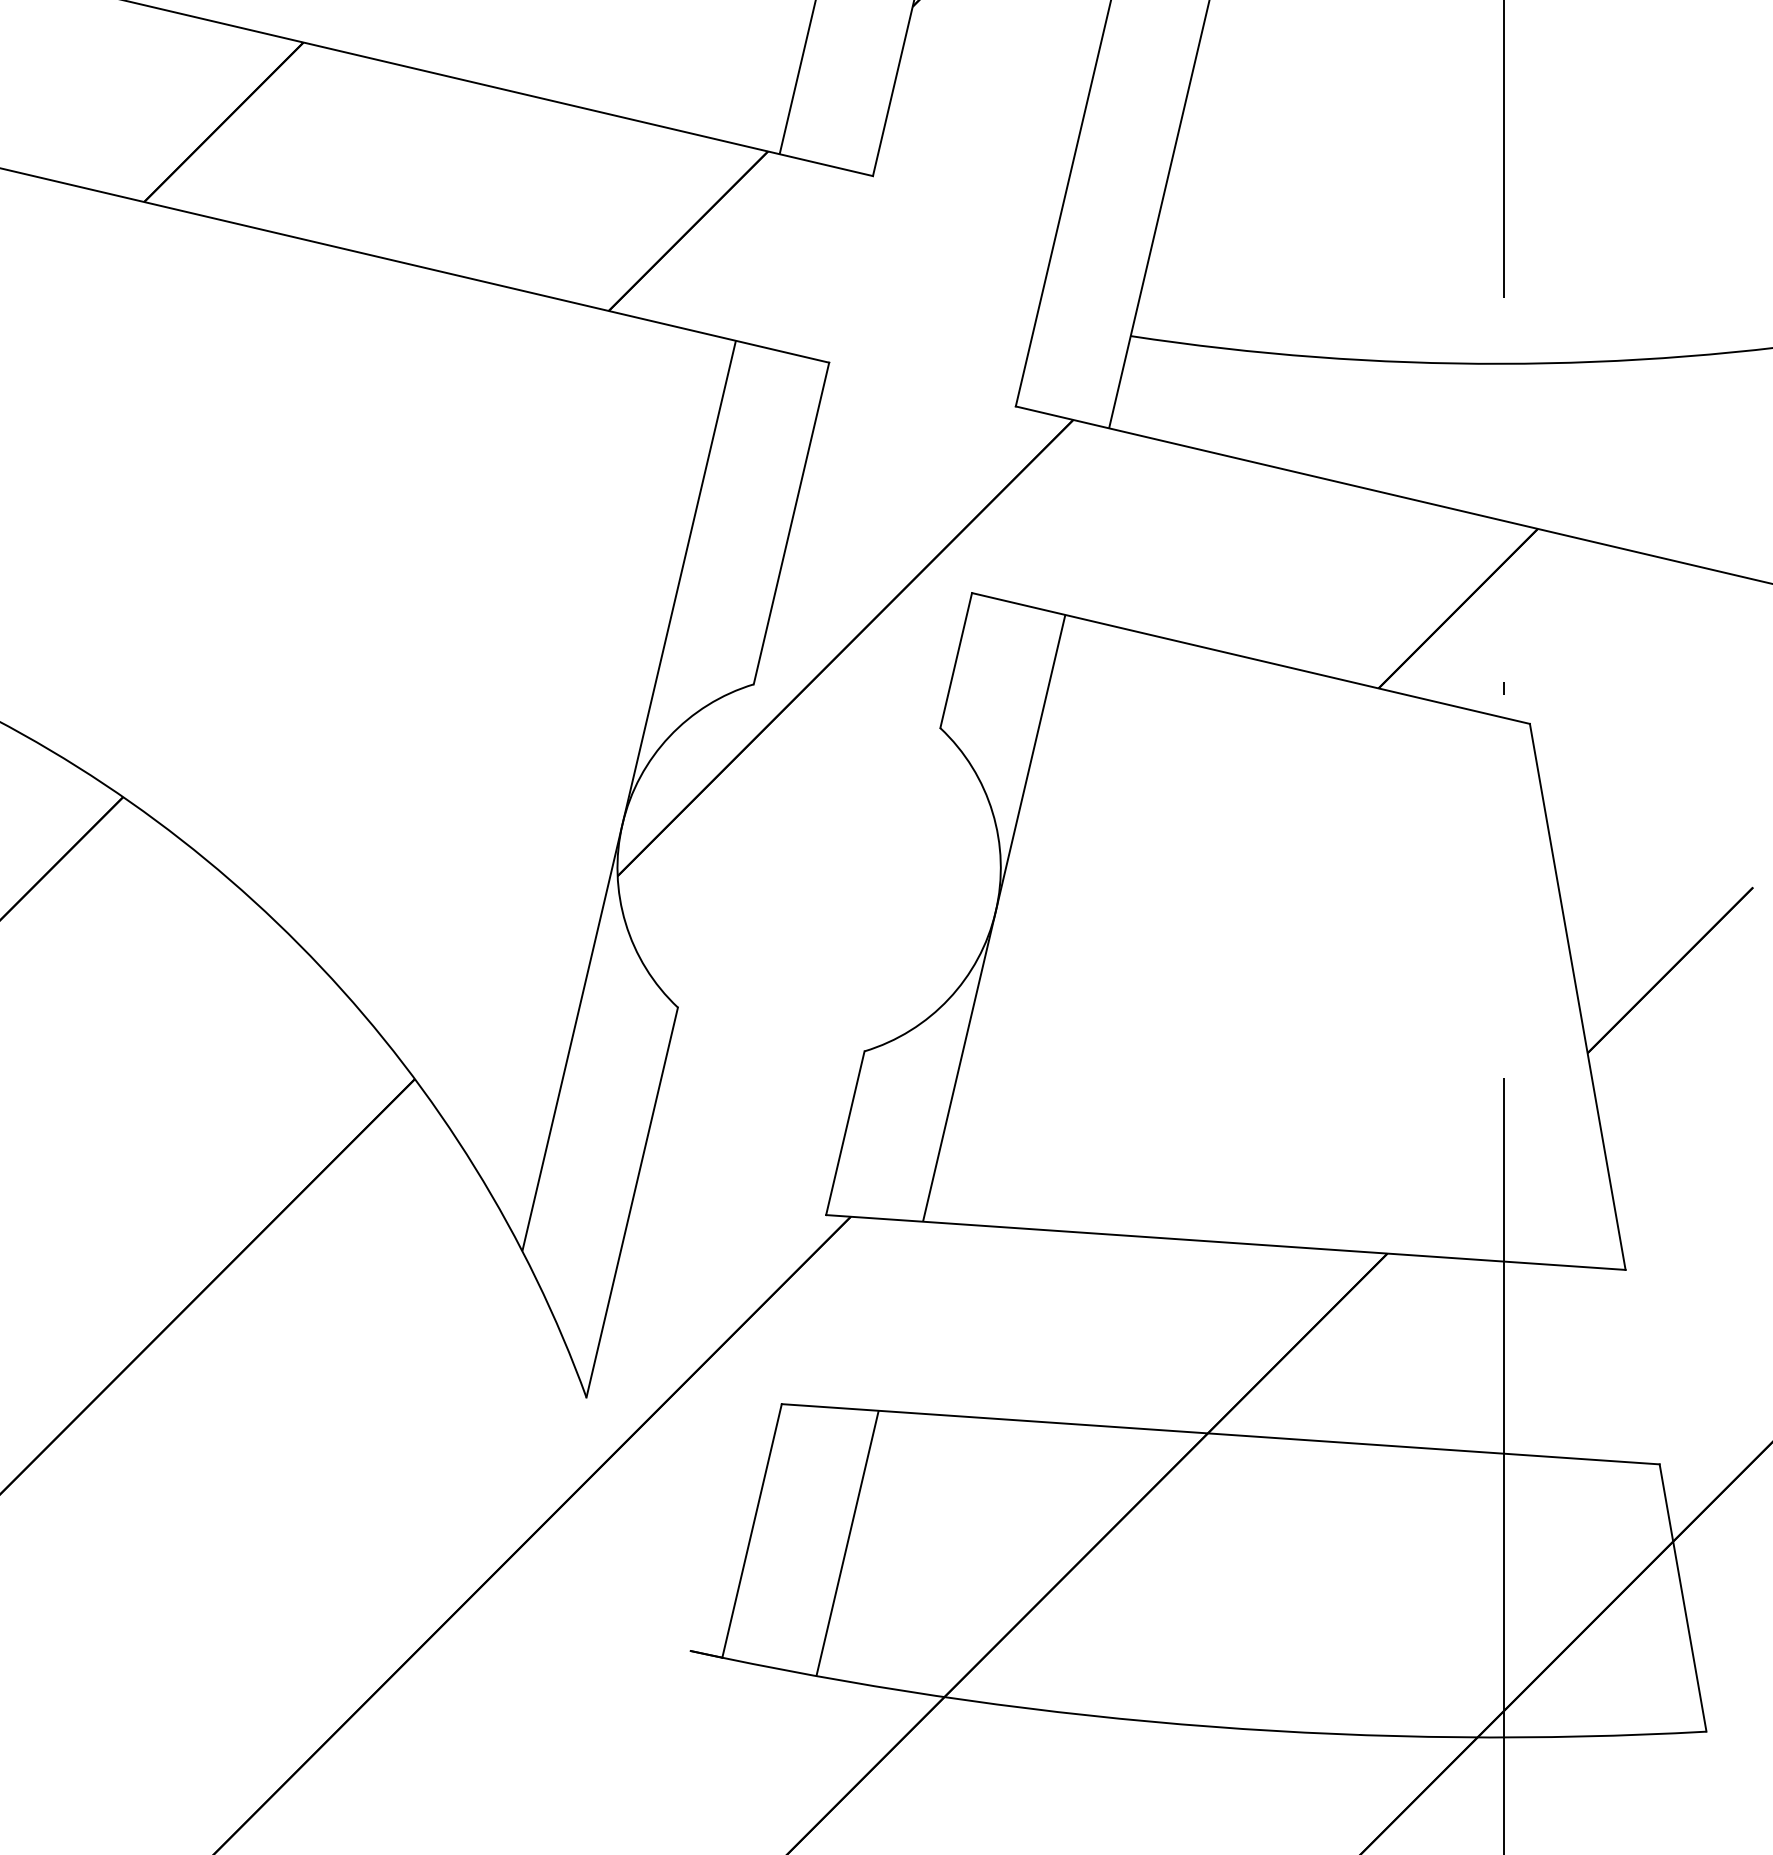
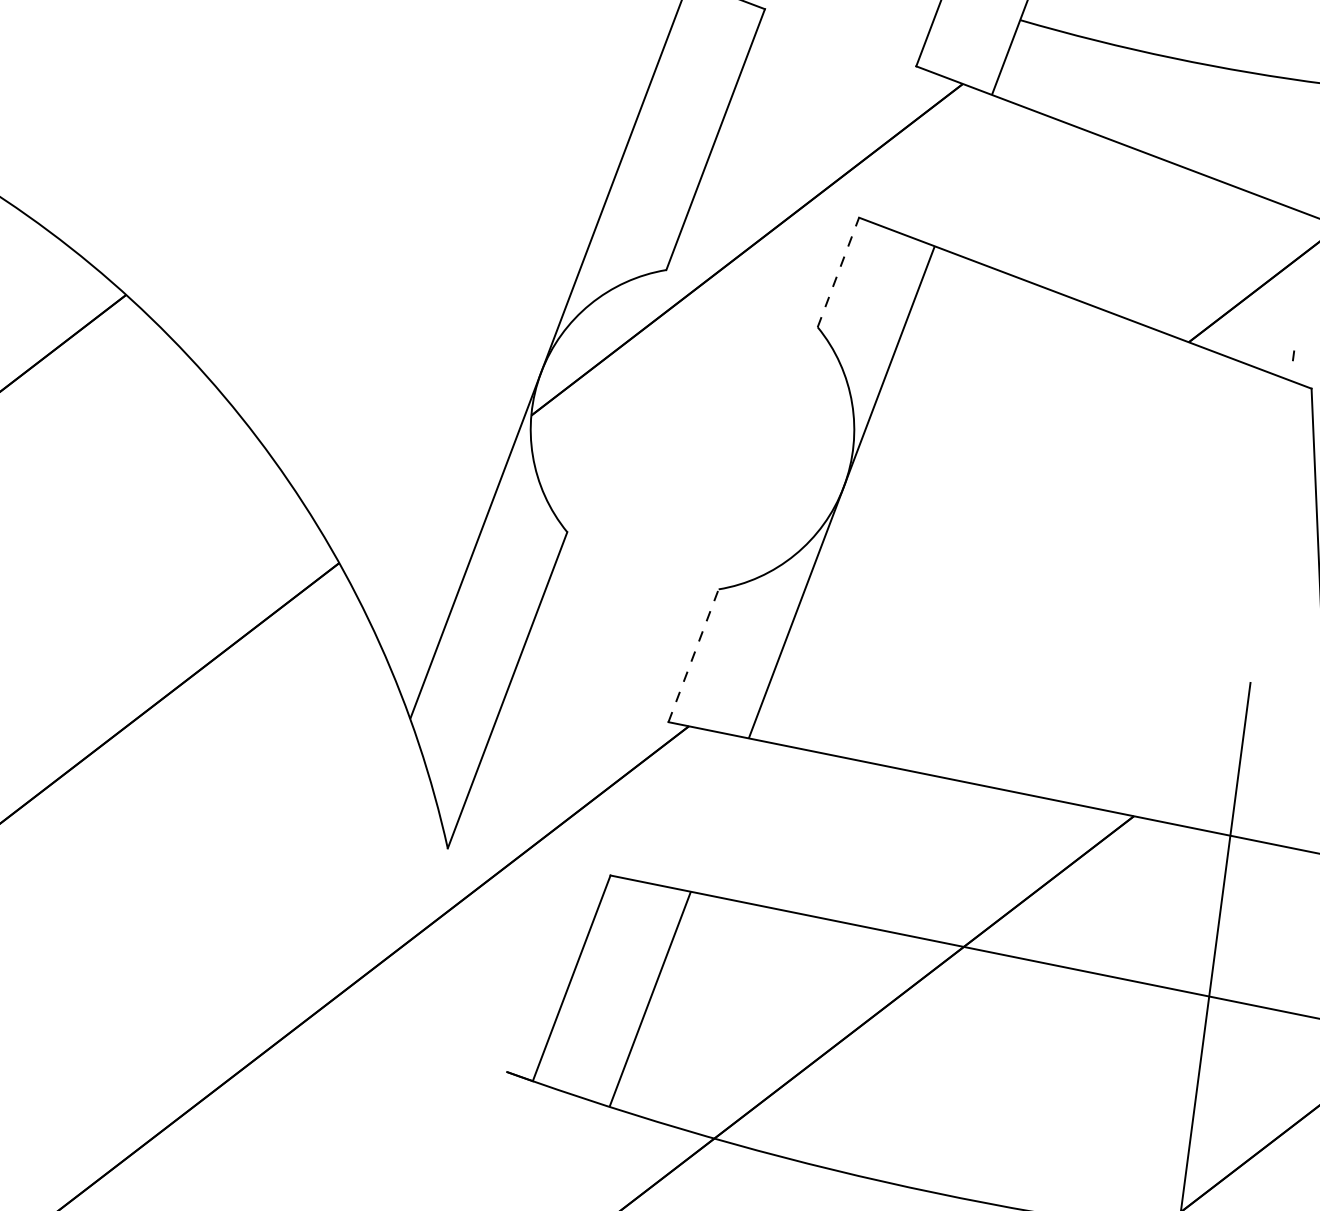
line: (956, 660) -> (838, 272), solid -> dashed
line: (845, 1132) -> (693, 655), solid -> dashed

